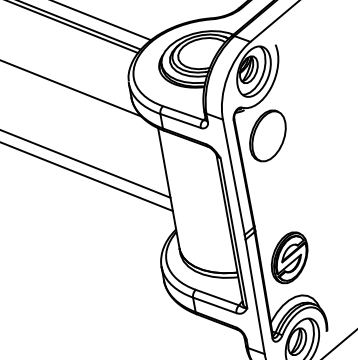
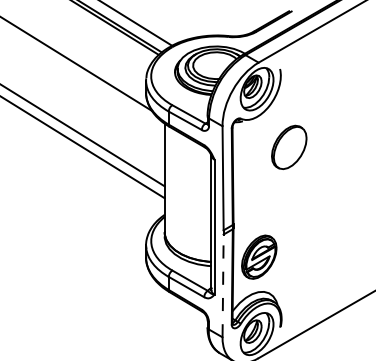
part: (267, 134) -> (289, 146), moved
line: (255, 296) -> (223, 285), solid -> dashed

